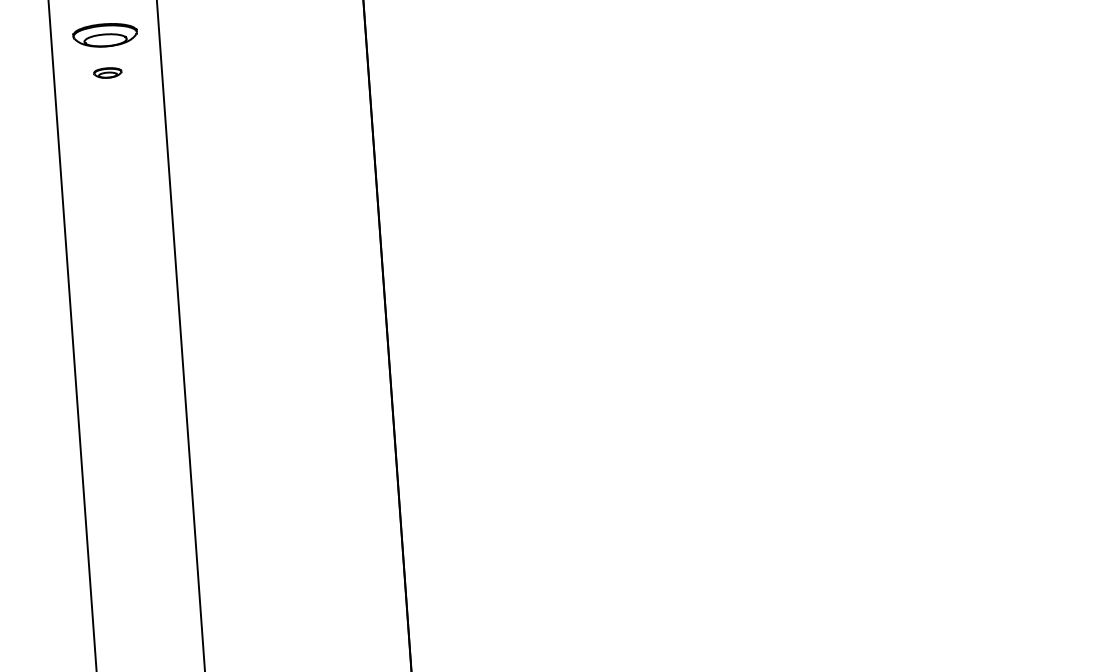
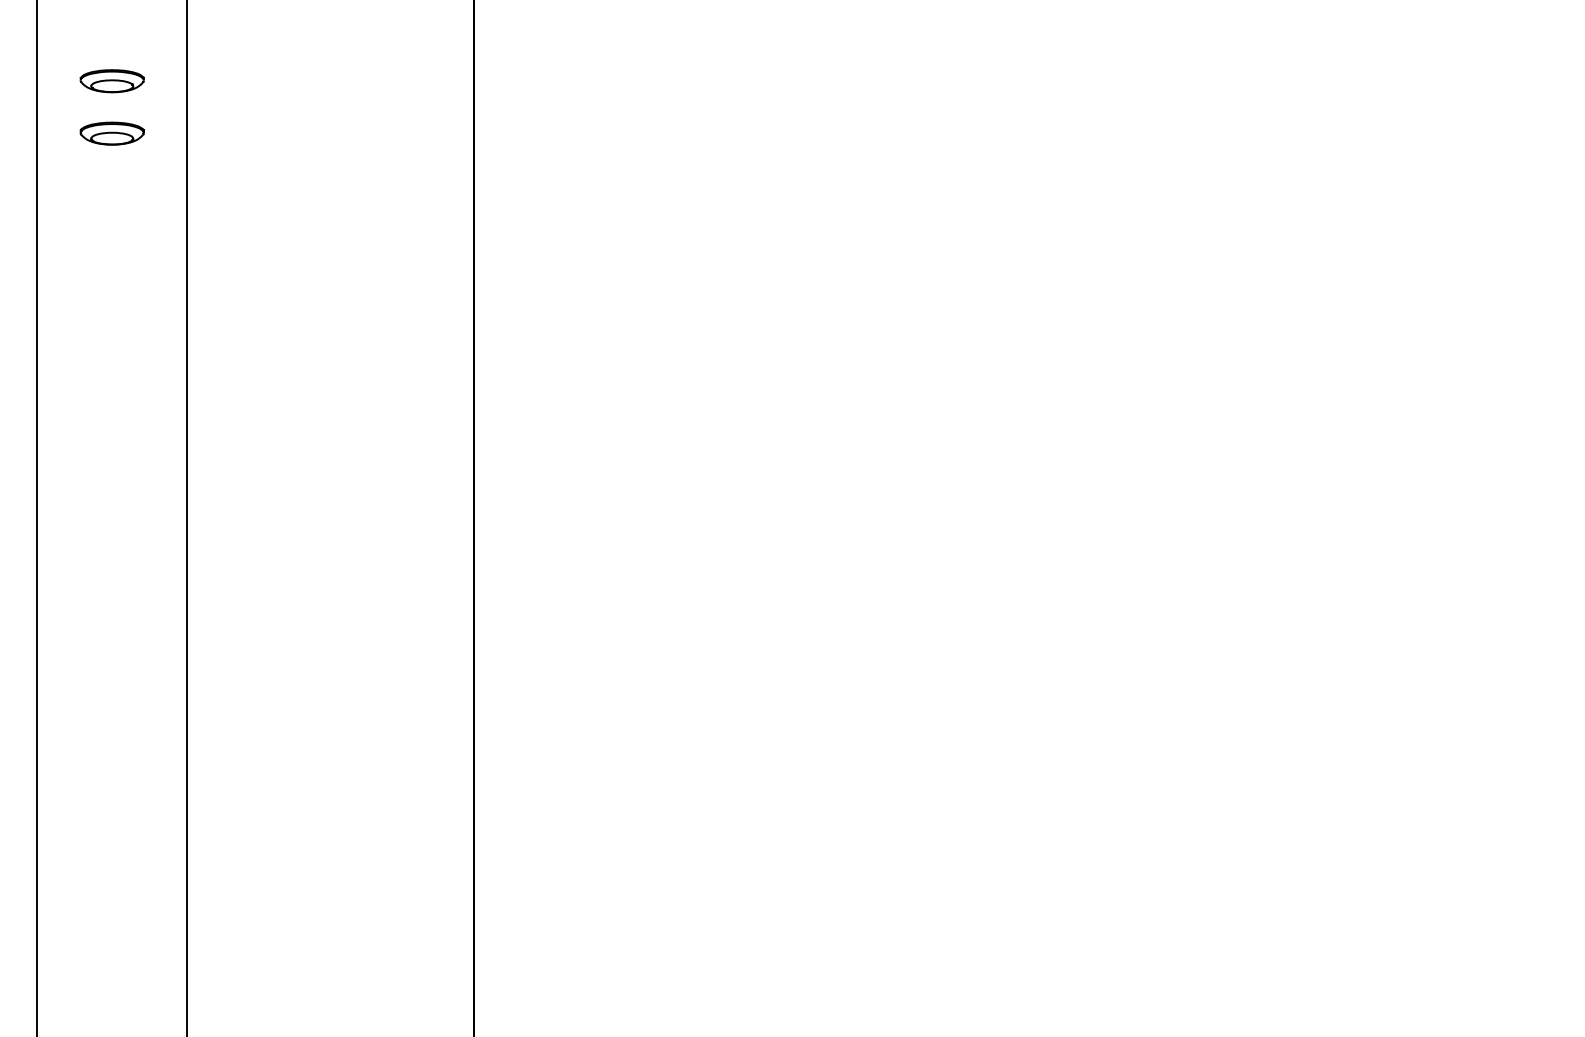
part: (104, 35) -> (111, 81), size x0.71
part: (107, 72) -> (111, 133), size x1.67

